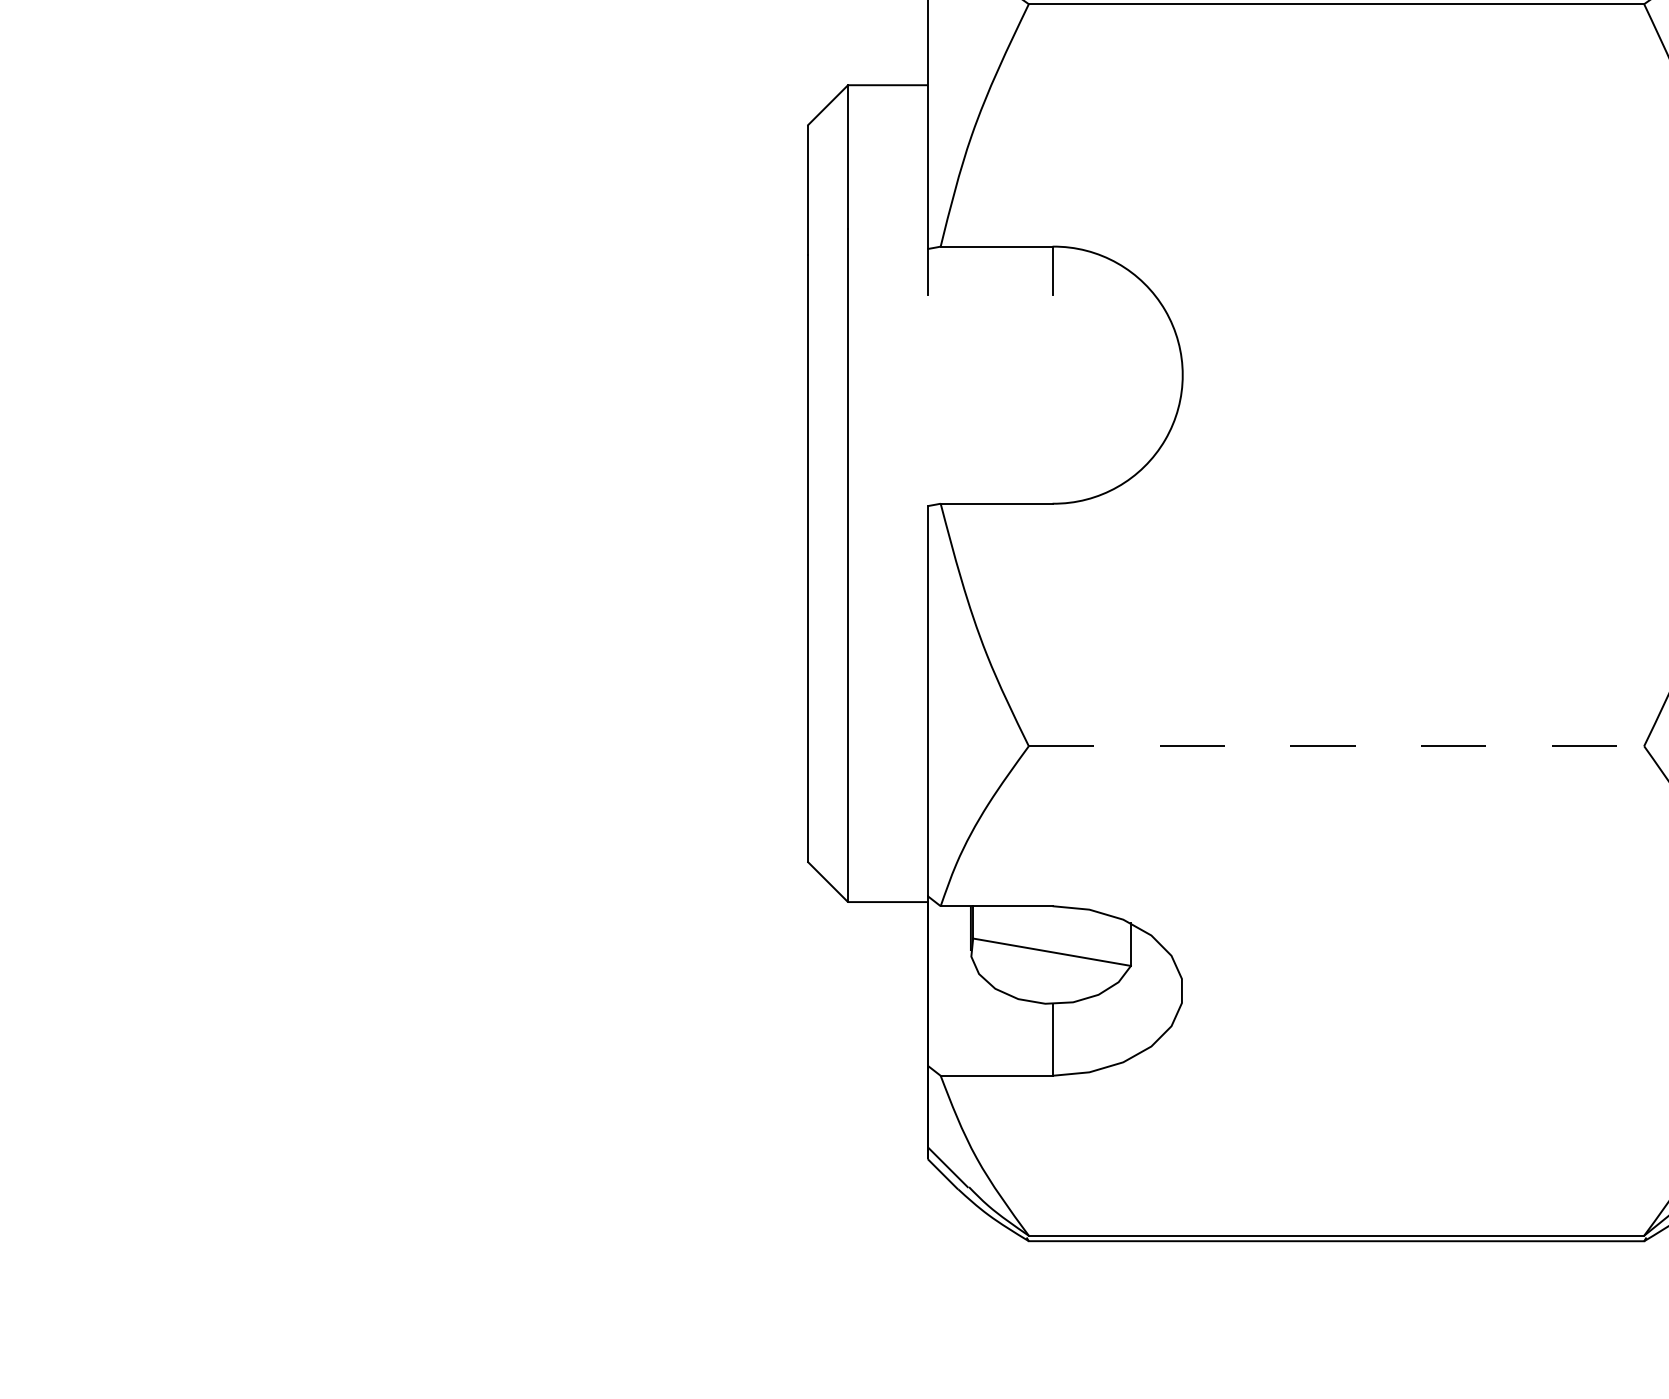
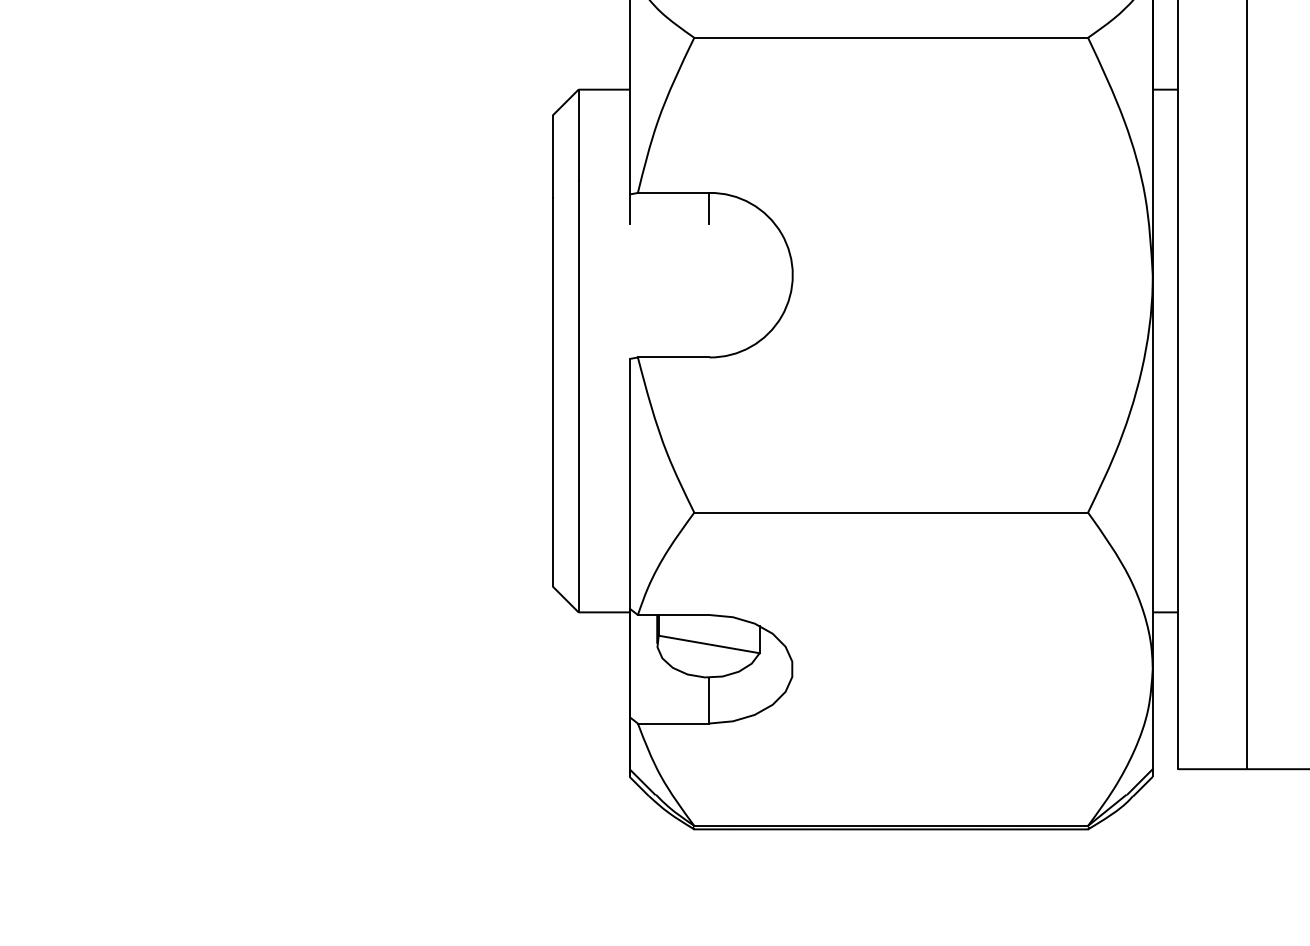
line: (1337, 746) -> (891, 512), dashed -> solid

